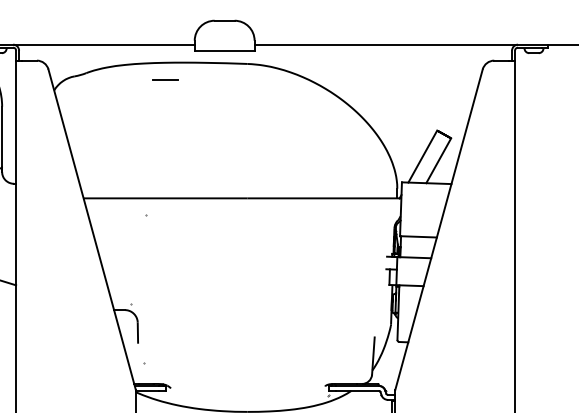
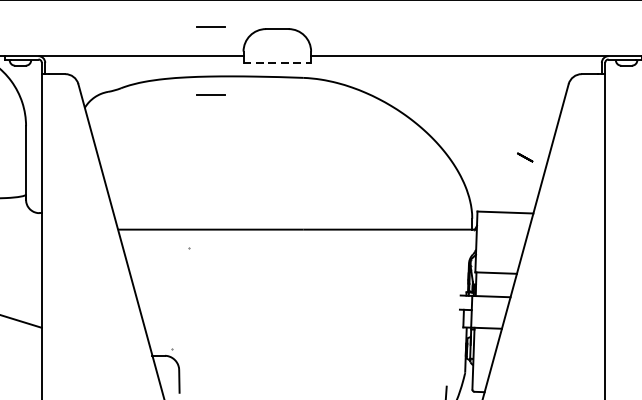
line: (165, 18) -> (210, 26), added
line: (224, 50) -> (277, 62), solid -> dashed
line: (422, 156) -> (500, 182), removed
line: (438, 160) -> (518, 186), removed

